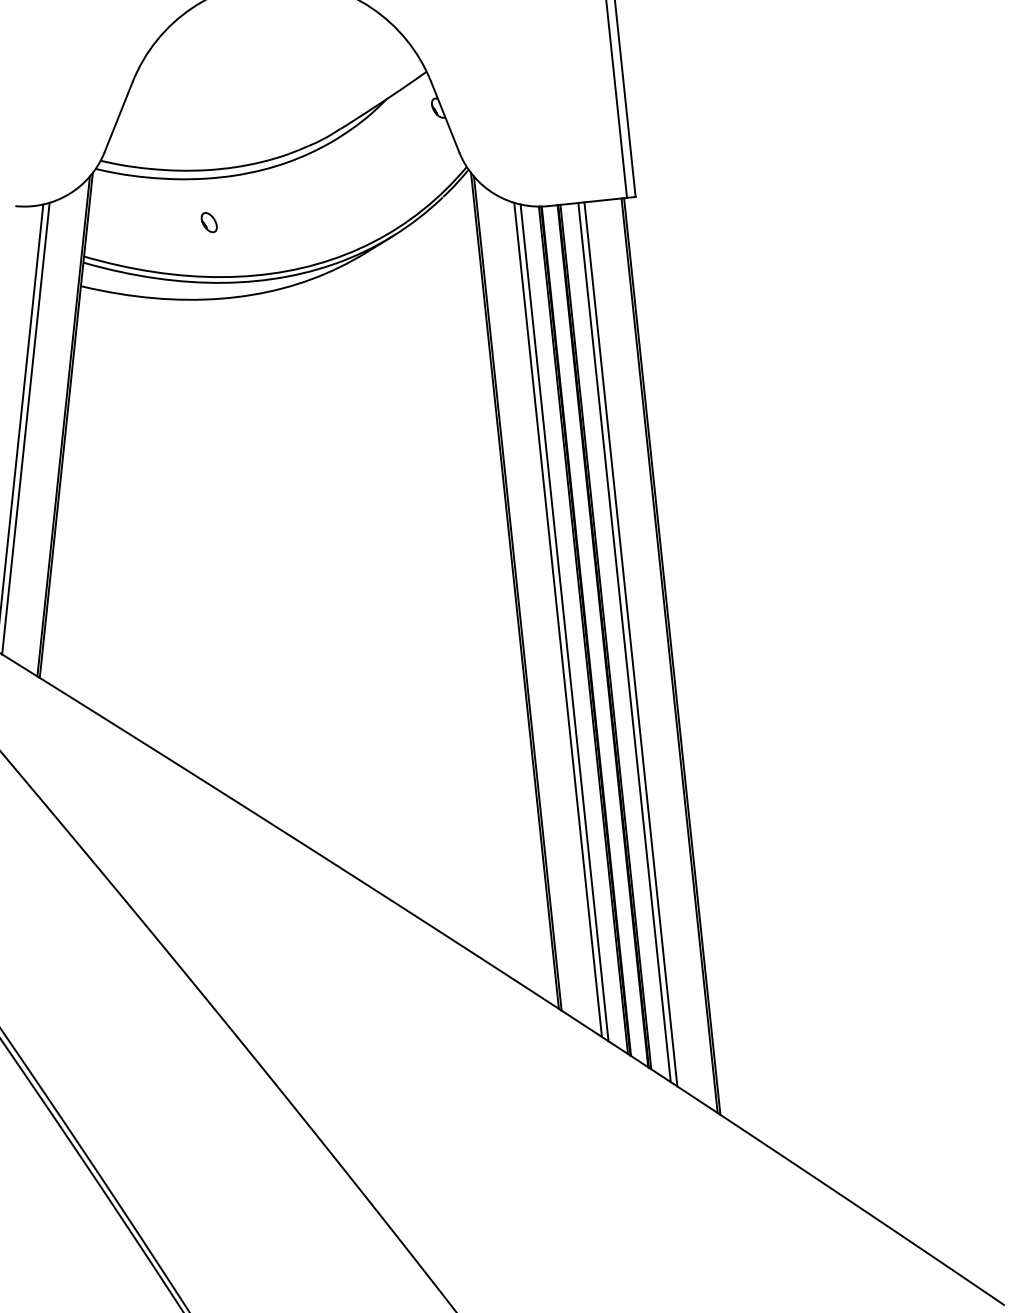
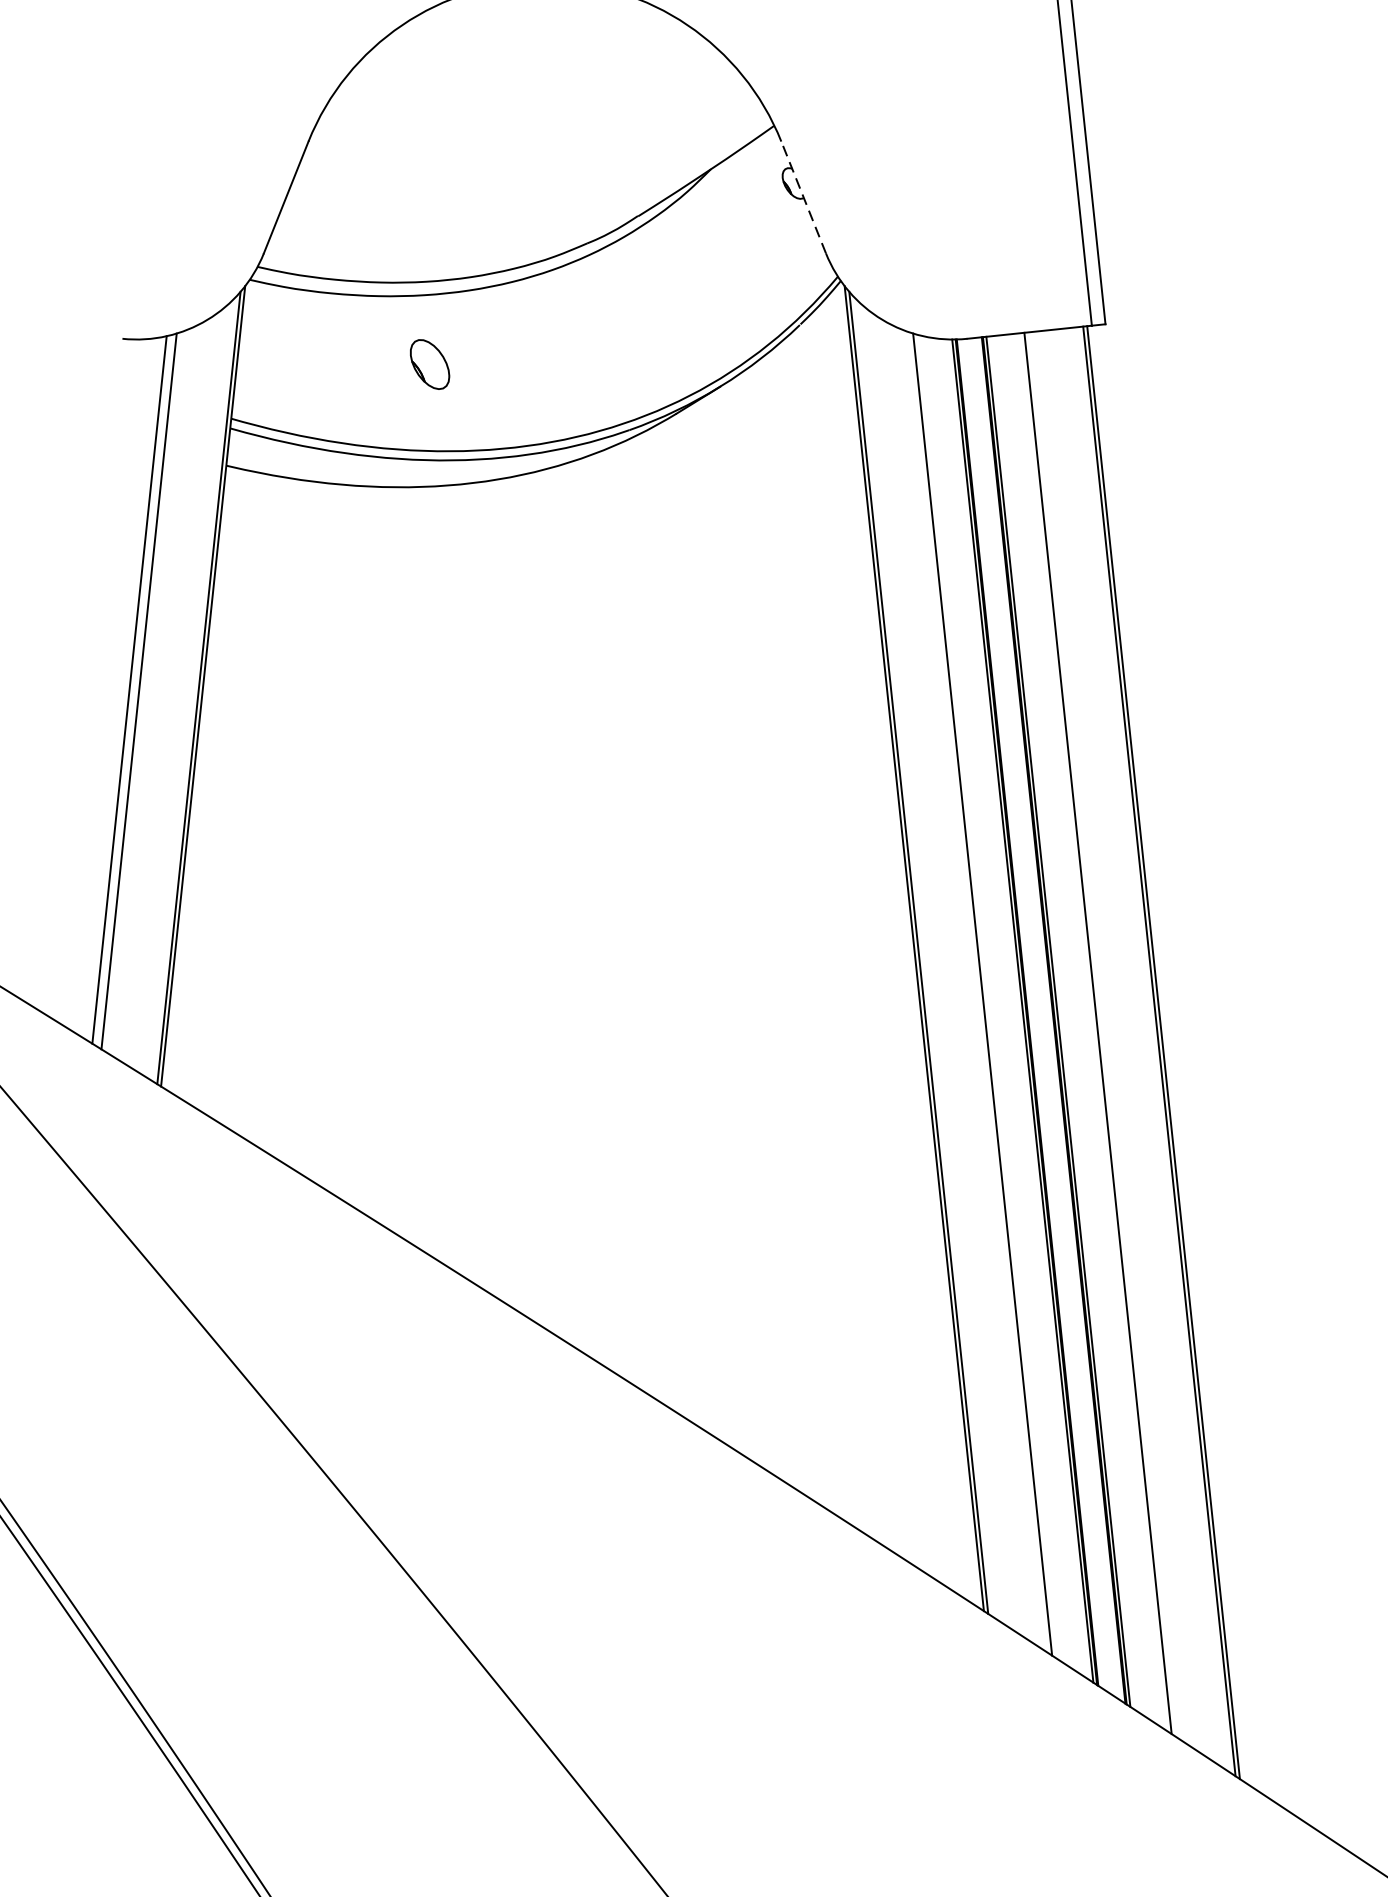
line: (445, 117) -> (804, 198), solid -> dashed
part: (208, 222) -> (428, 364), size x1.6
line: (564, 622) -> (992, 998), removed
line: (624, 642) -> (1087, 1030), removed

